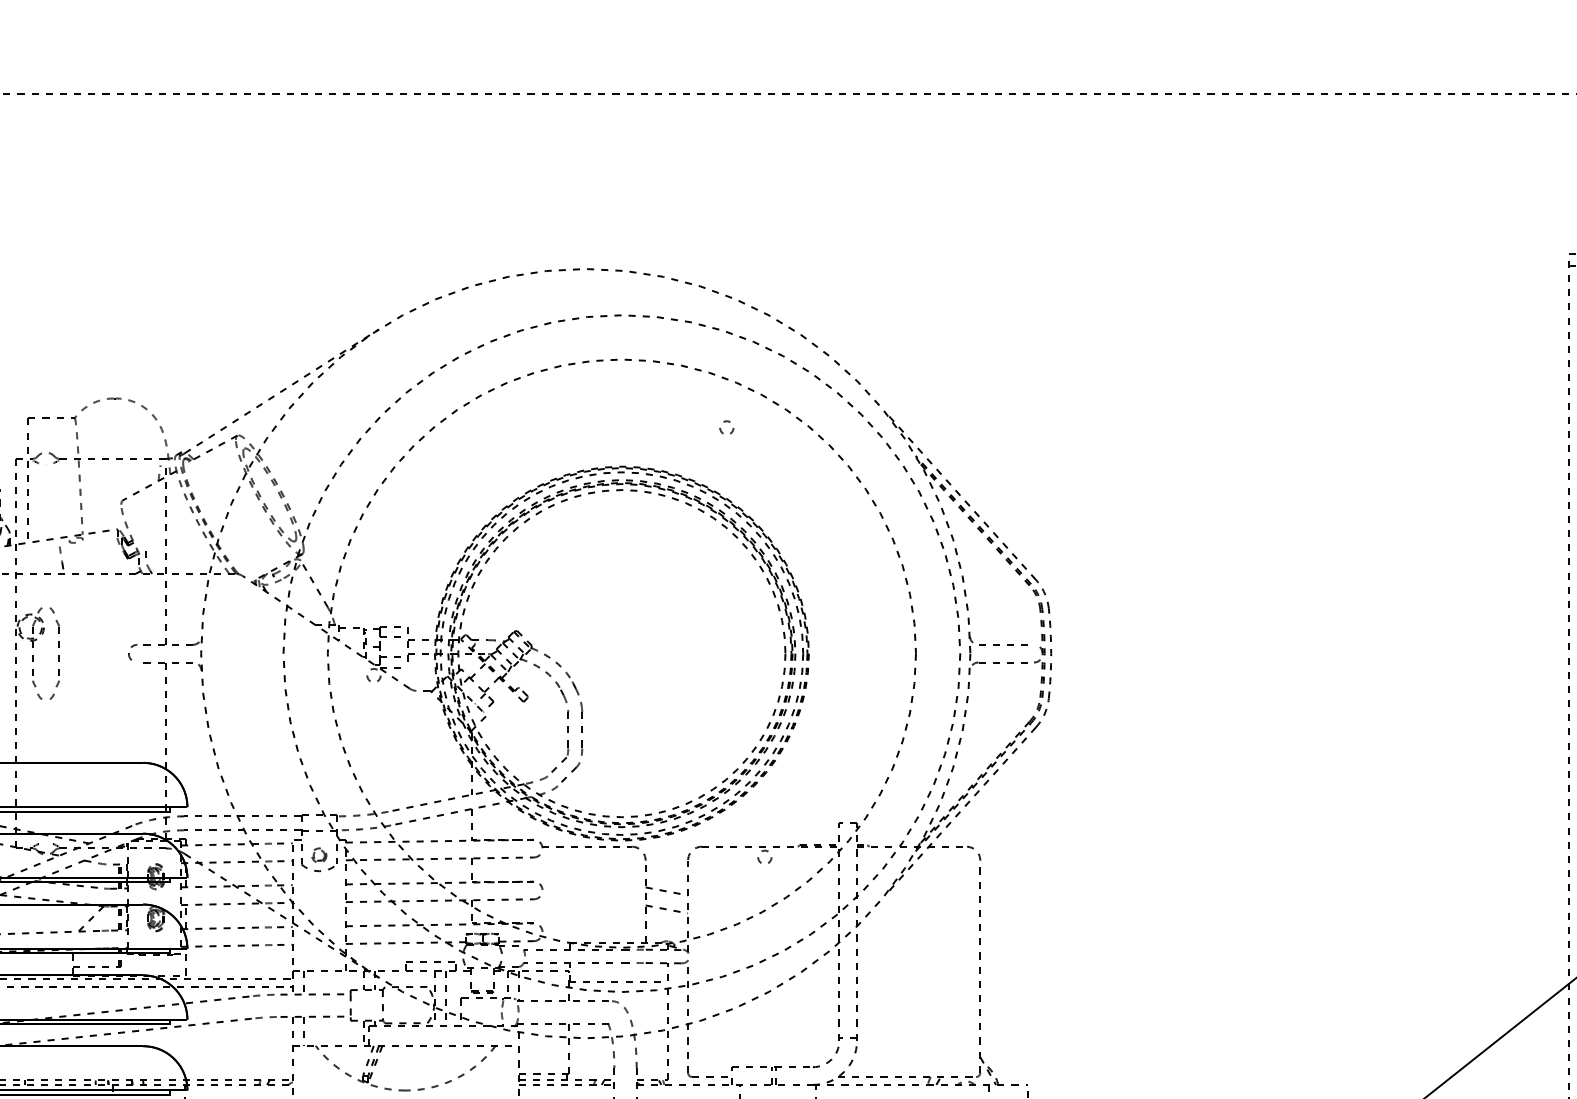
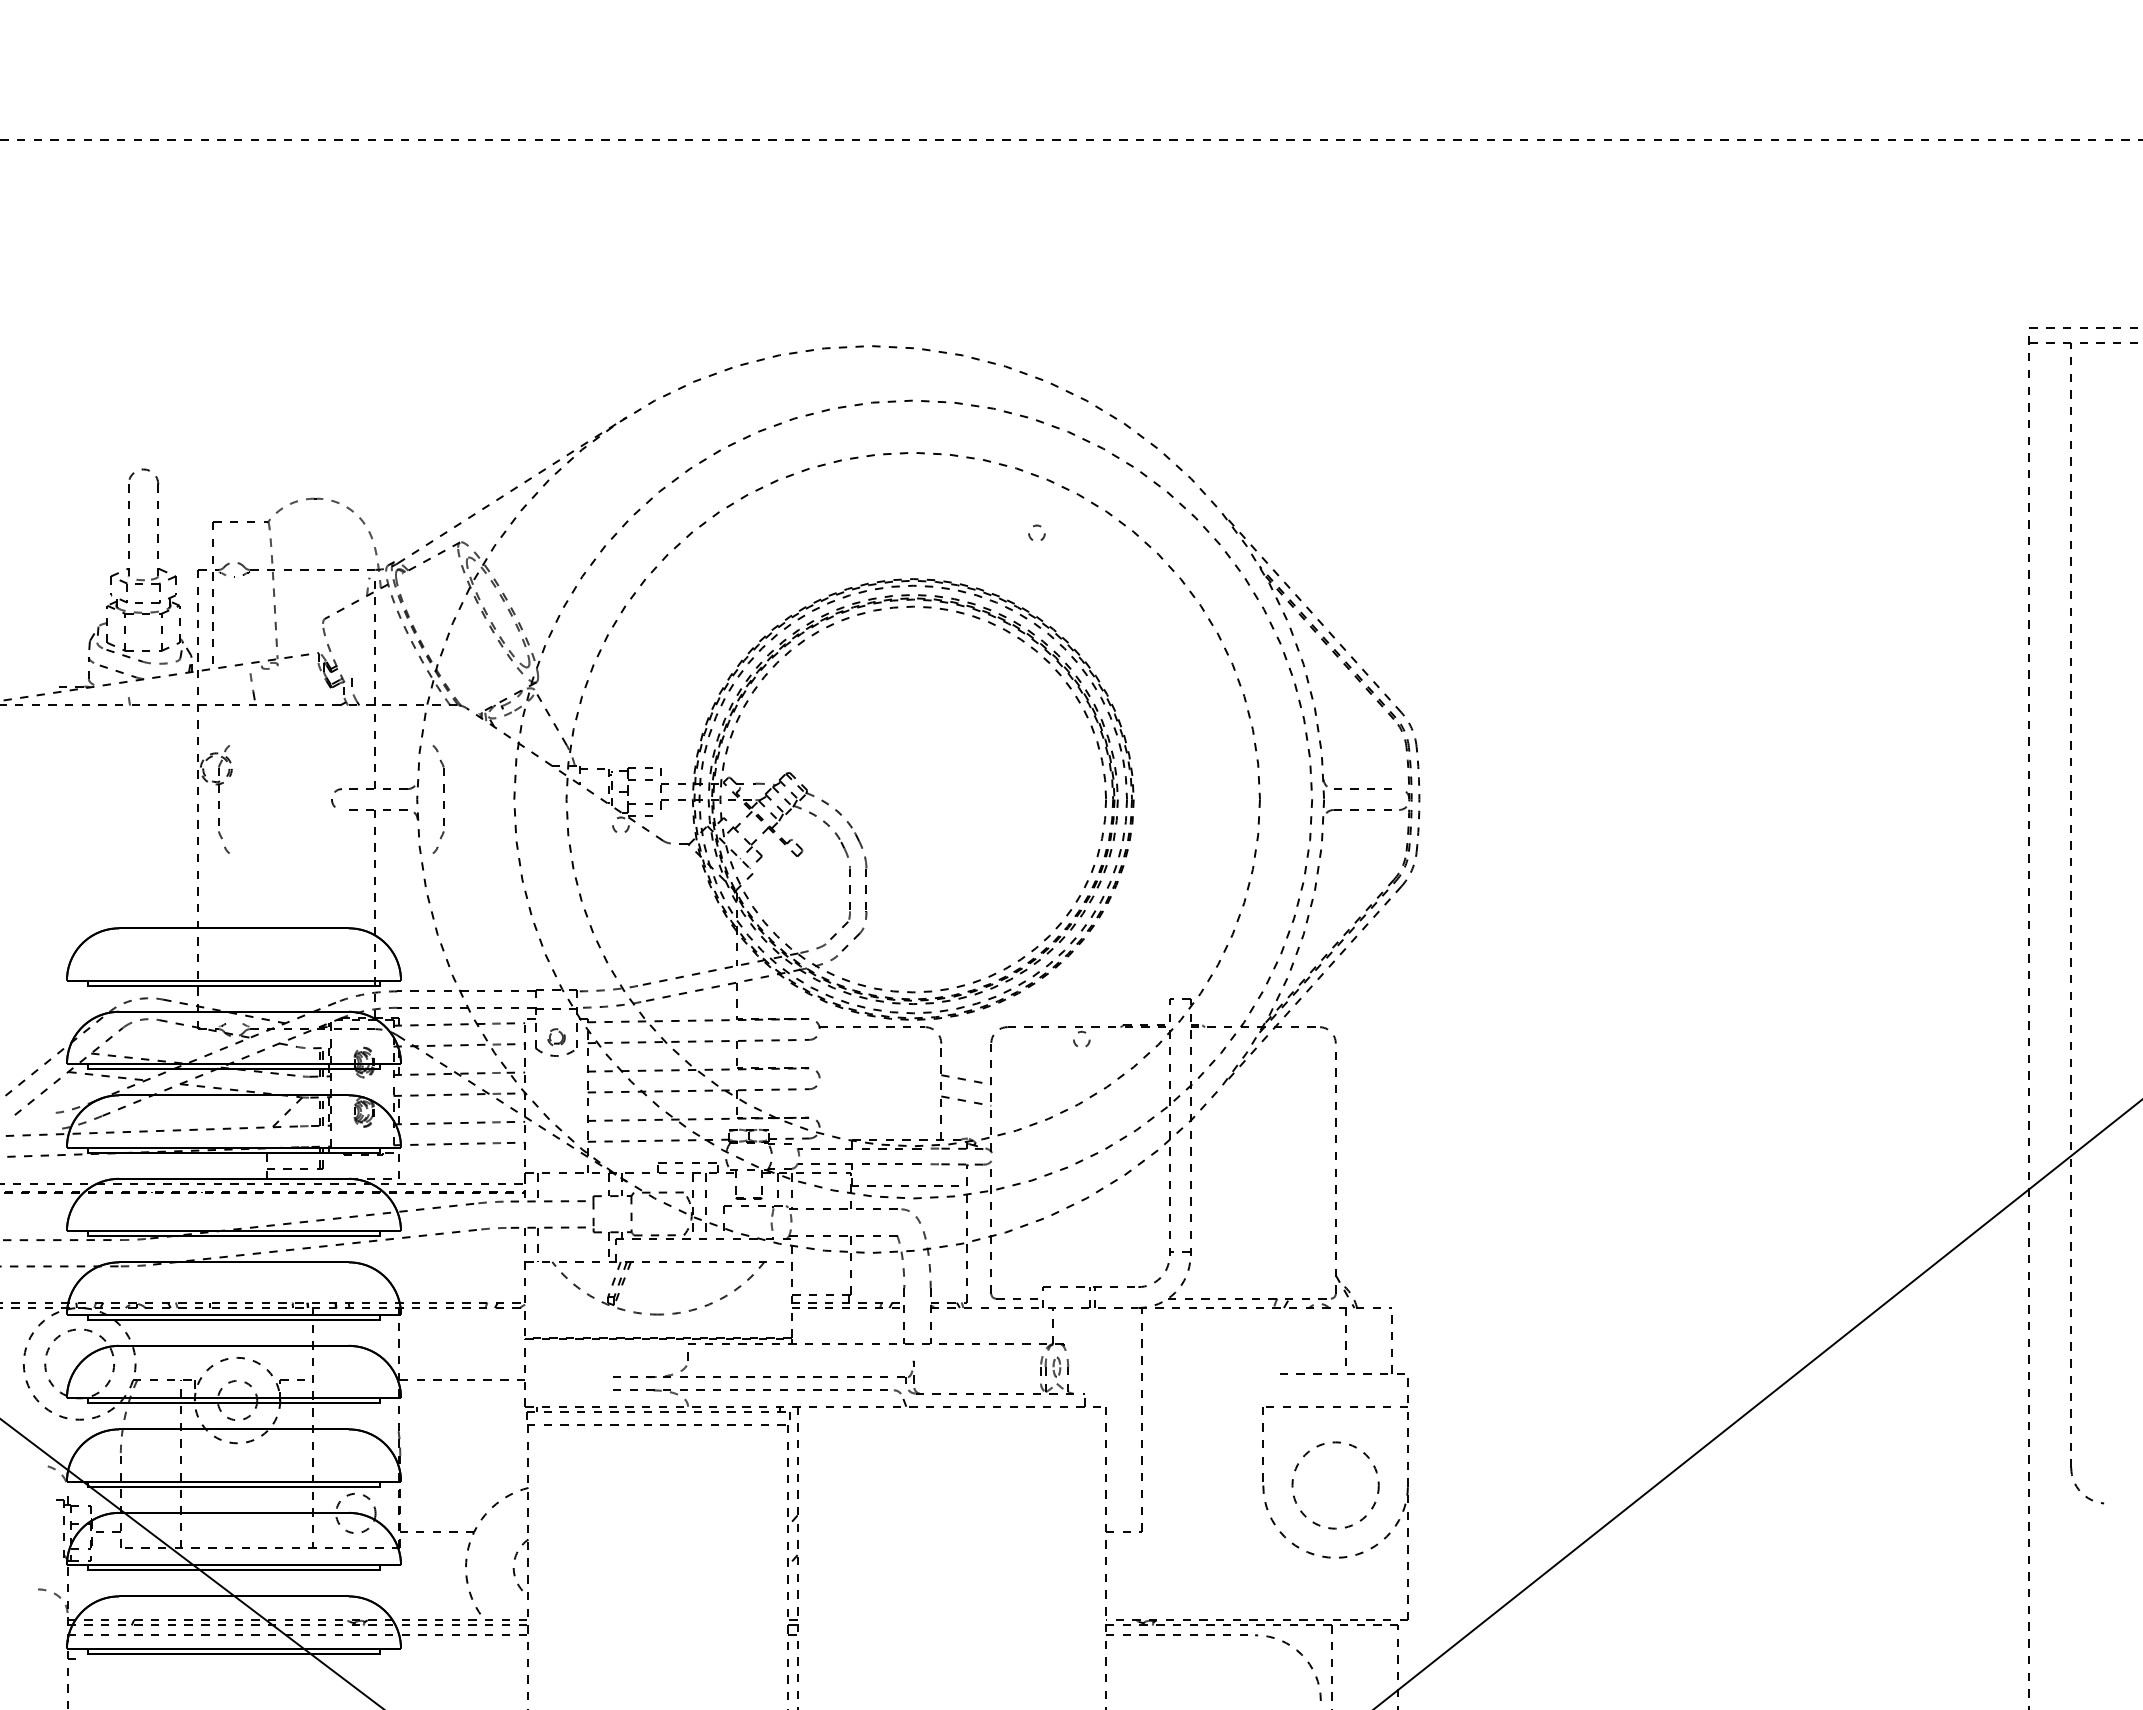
part: (54, 653) -> (438, 799), moved

